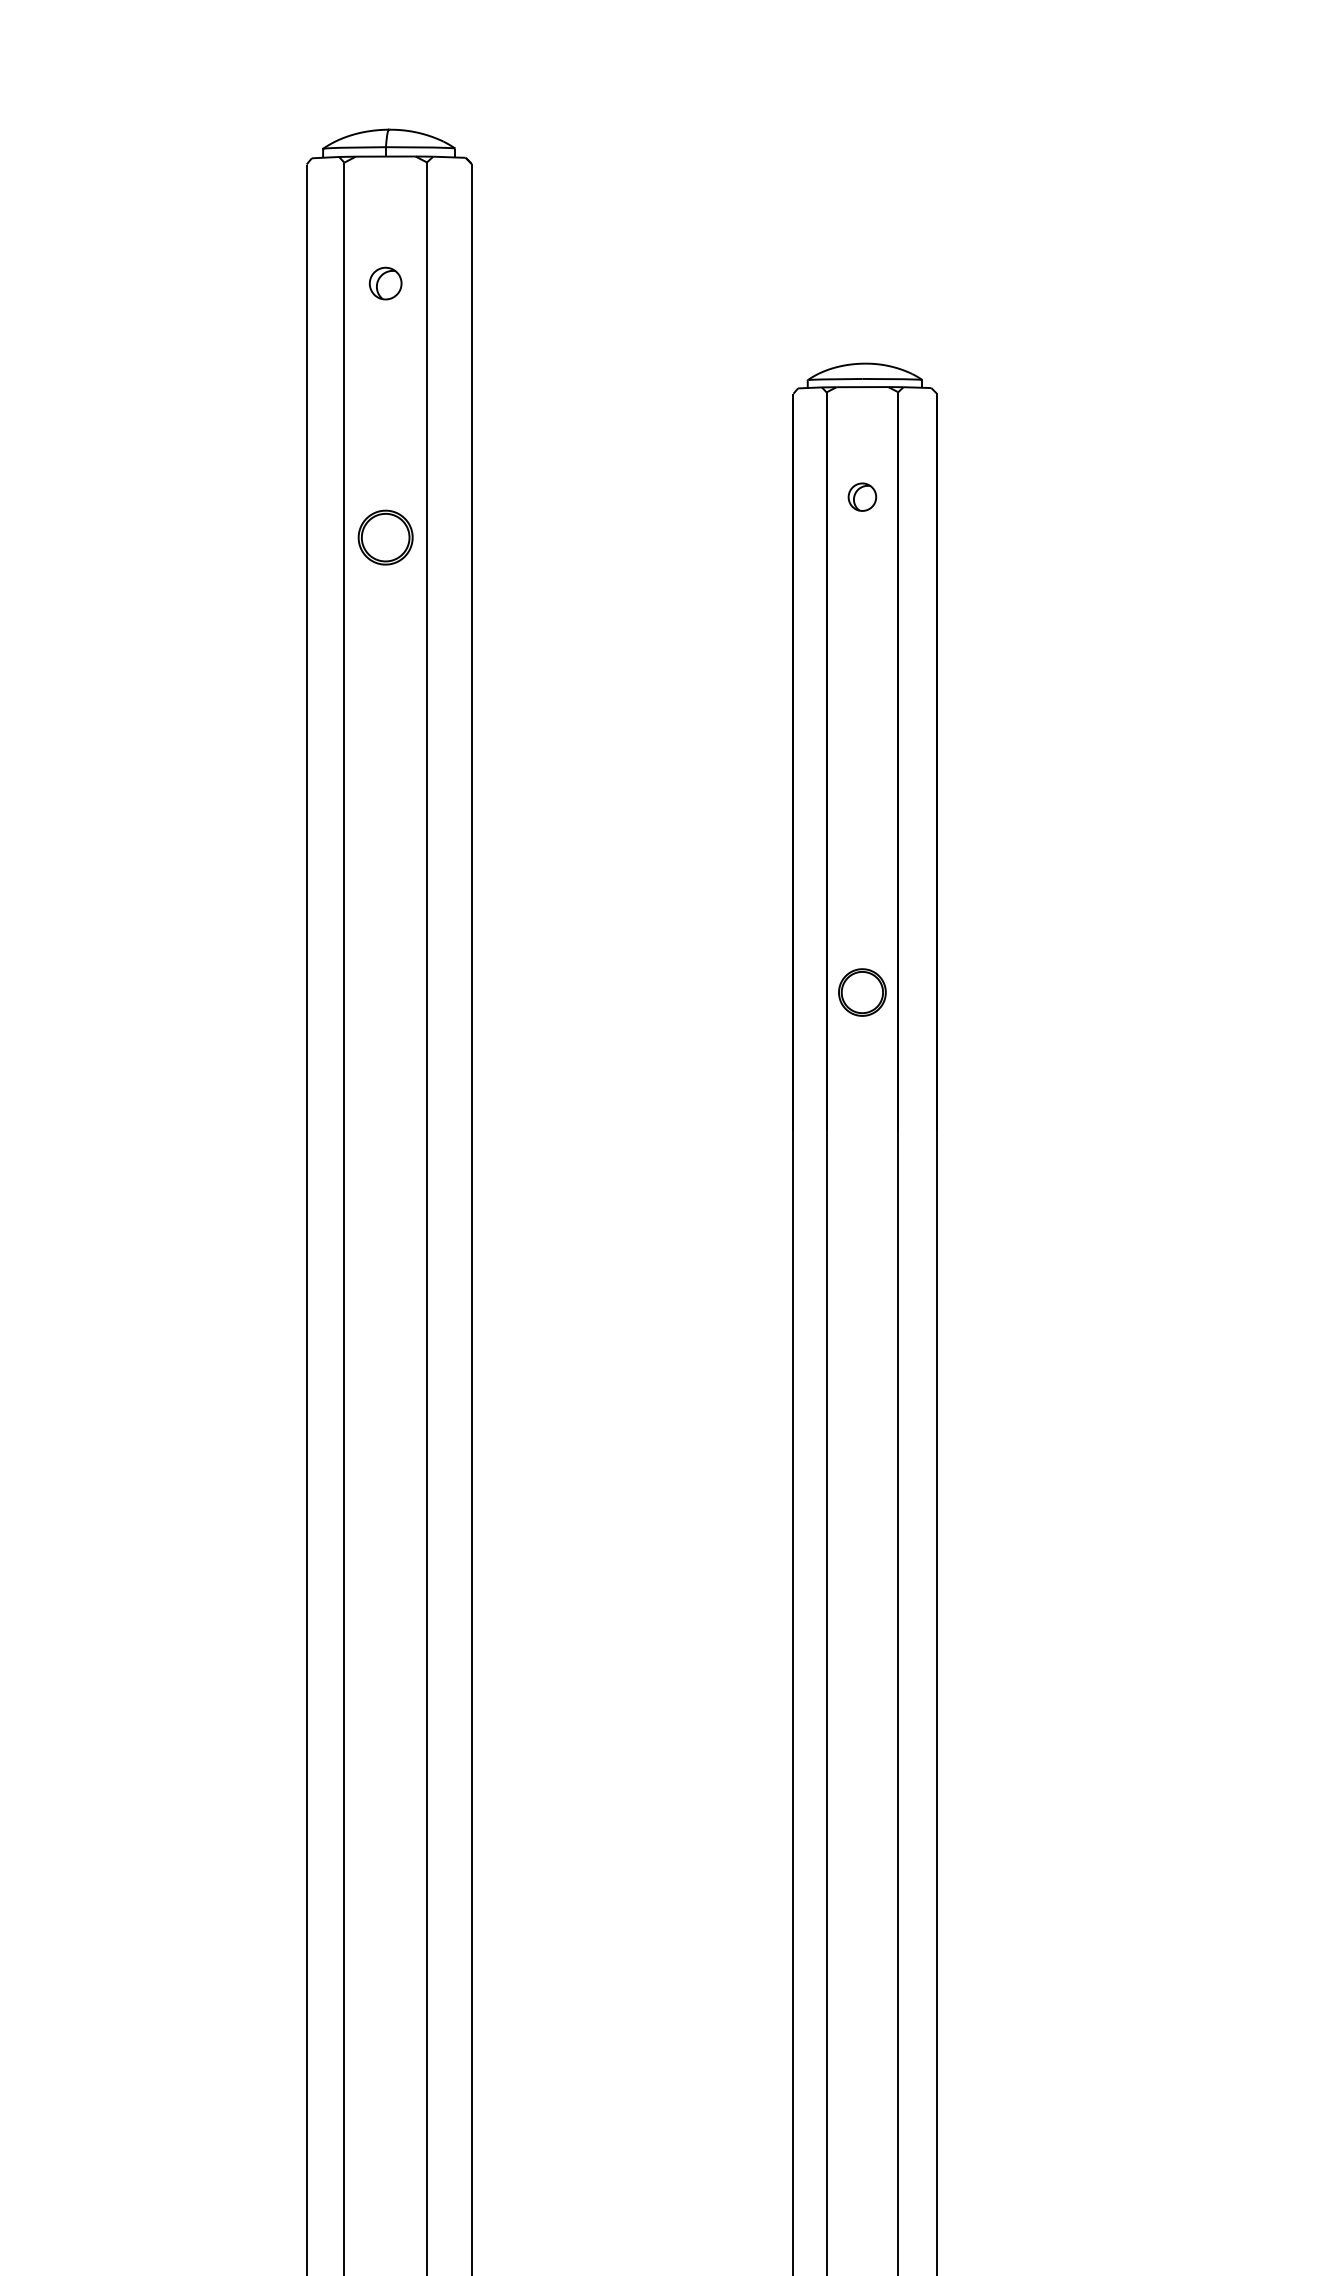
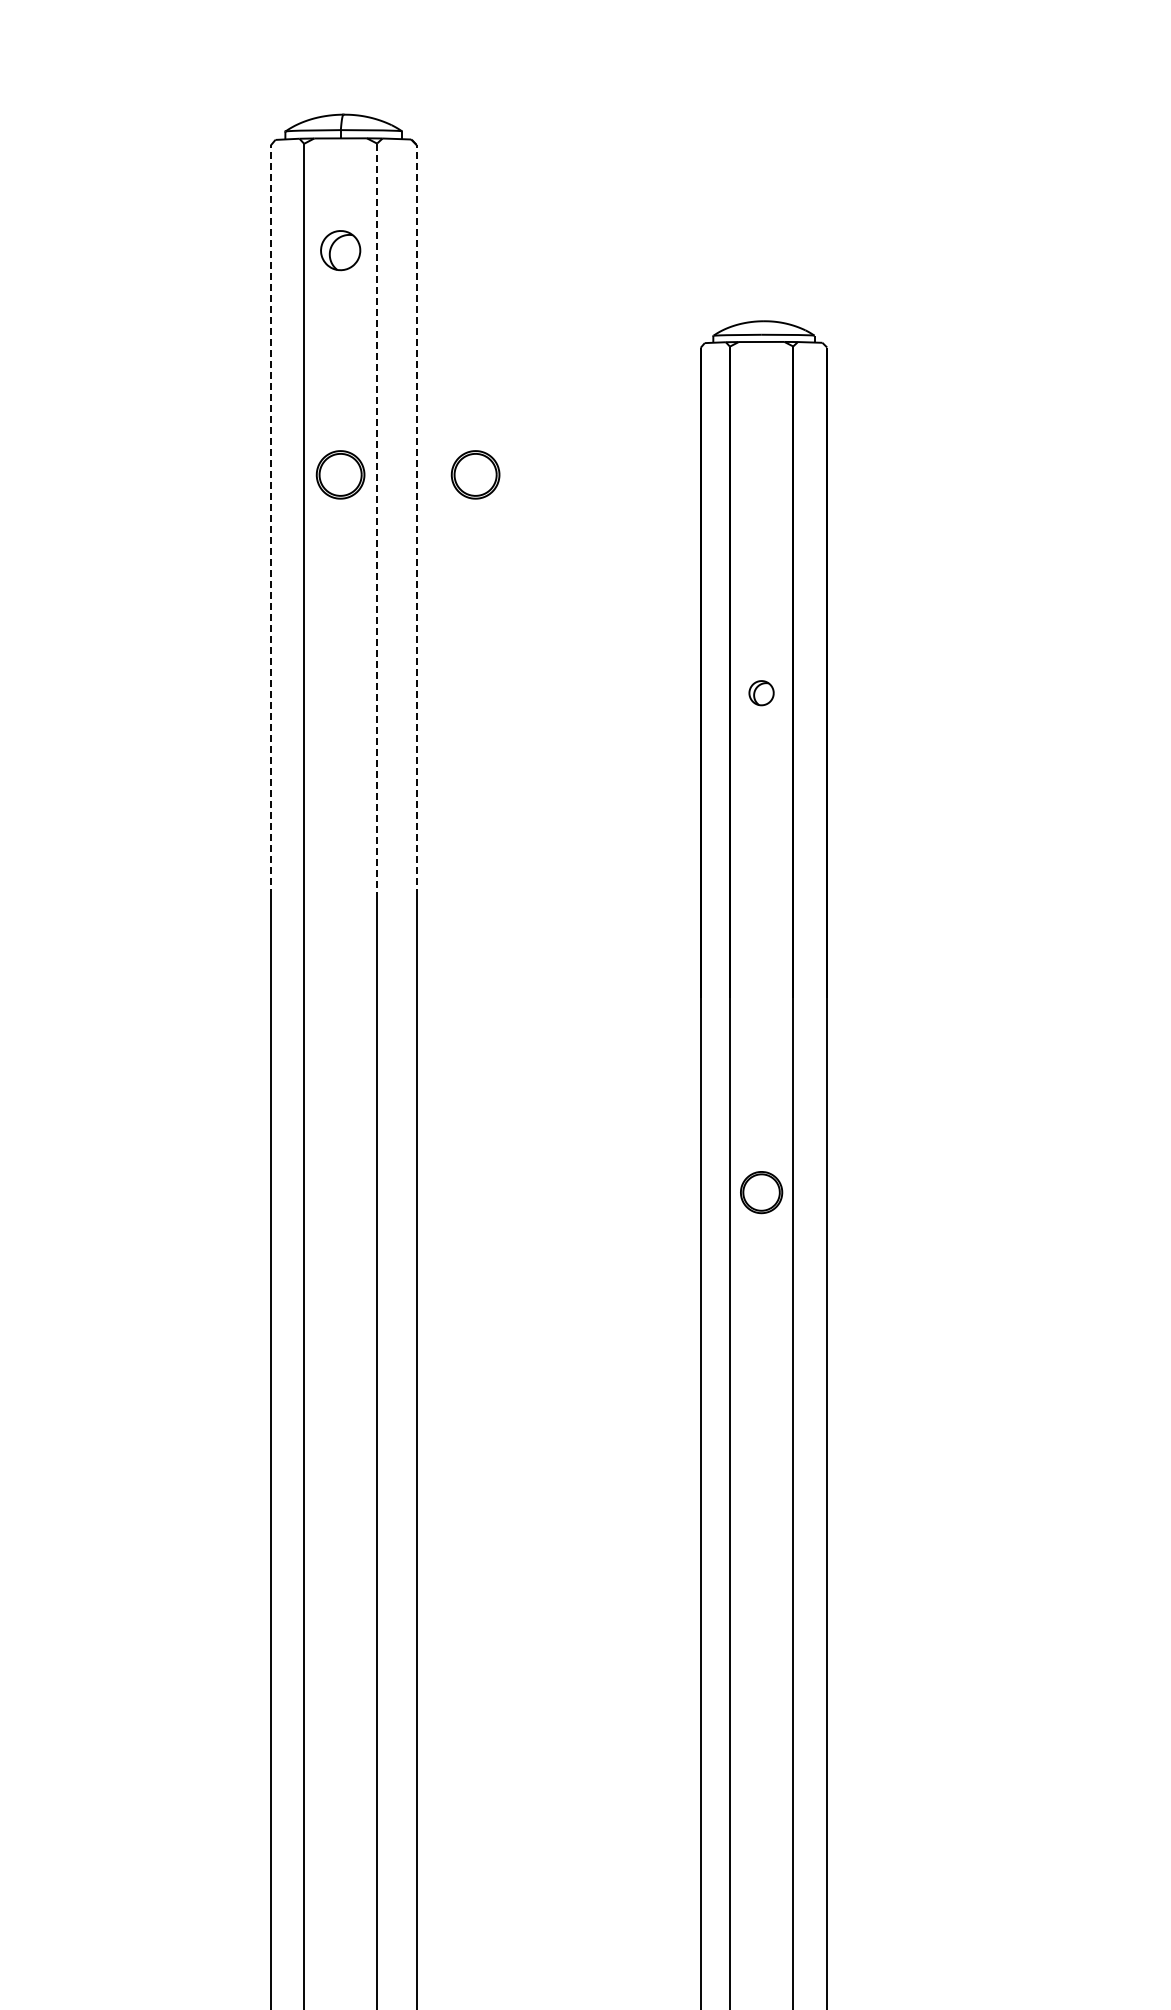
part: (385, 283) -> (340, 250), size x1.4
part: (862, 497) -> (761, 693), moved
part: (538, 537) -> (475, 474), added
line: (427, 588) -> (377, 519), solid -> dashed
line: (471, 588) -> (416, 519), solid -> dashed
line: (306, 589) -> (270, 520), solid -> dashed
part: (862, 992) -> (761, 1192), moved

